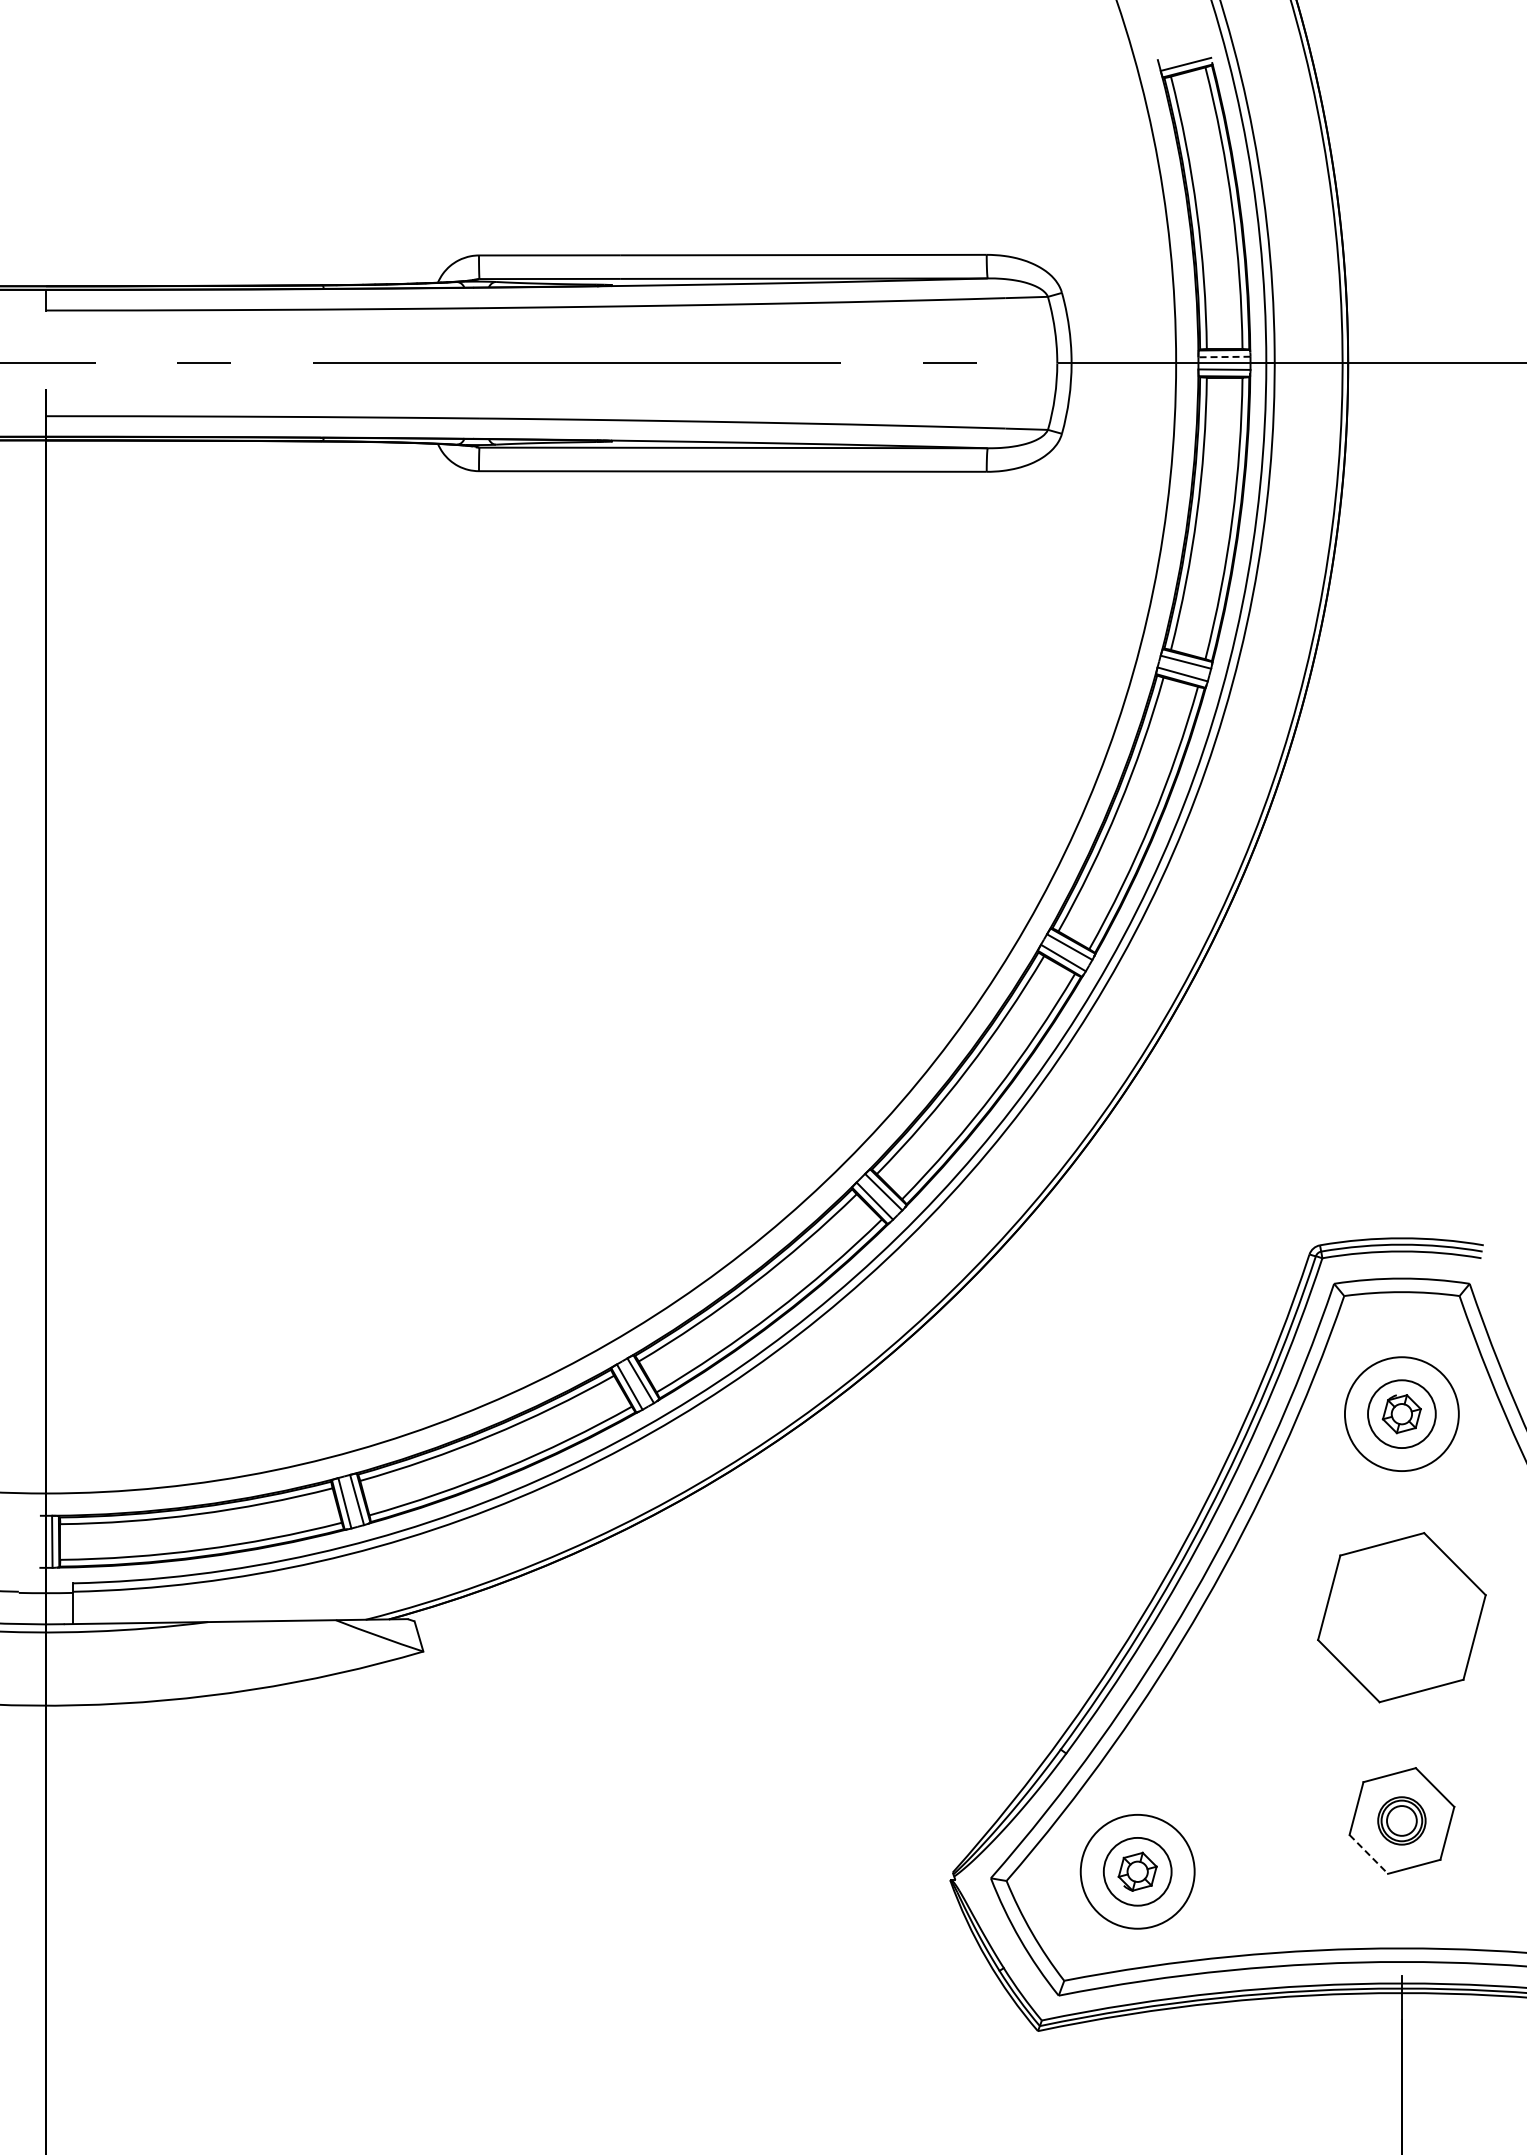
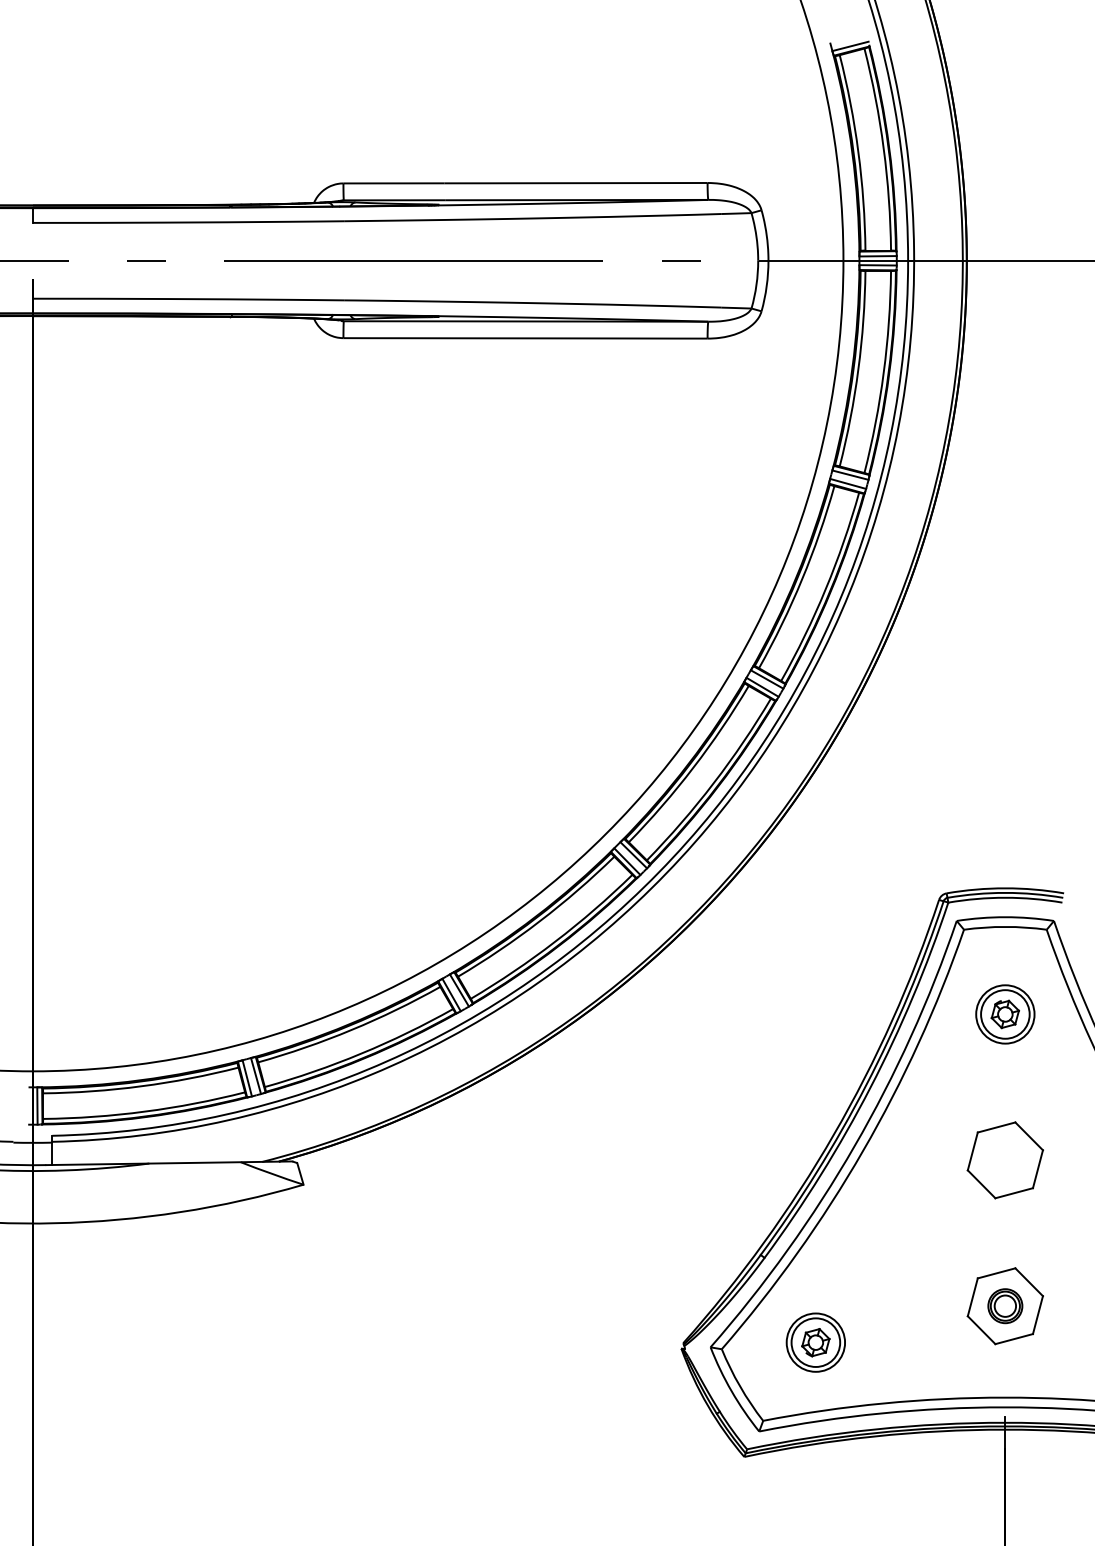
line: (1224, 357) -> (878, 256), dashed -> solid
circle: (1401, 1413) -> (1005, 1013), size x0.71
part: (1401, 1617) -> (1005, 1160), size x0.62
line: (1369, 1854) -> (982, 1330), dashed -> solid
circle: (1137, 1871) -> (815, 1342), size x0.71

